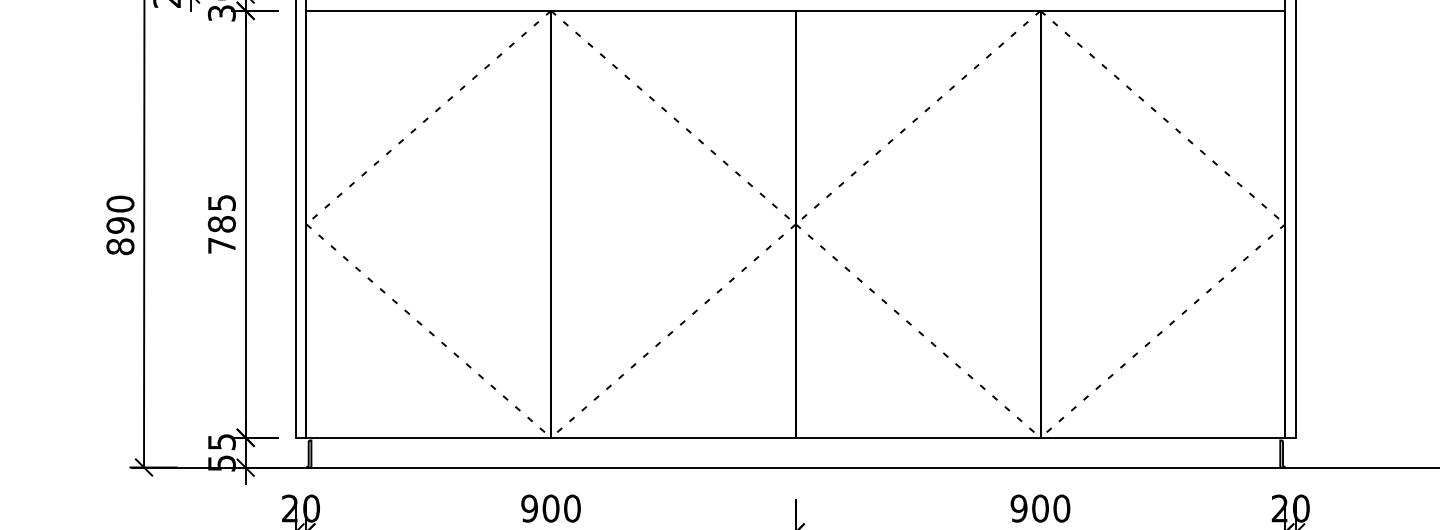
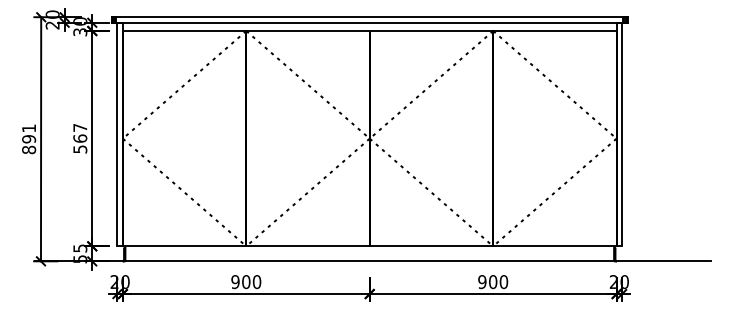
text: (121, 204) -> (29, 128), 890 -> 891
text: (222, 223) -> (80, 138), 785 -> 567

